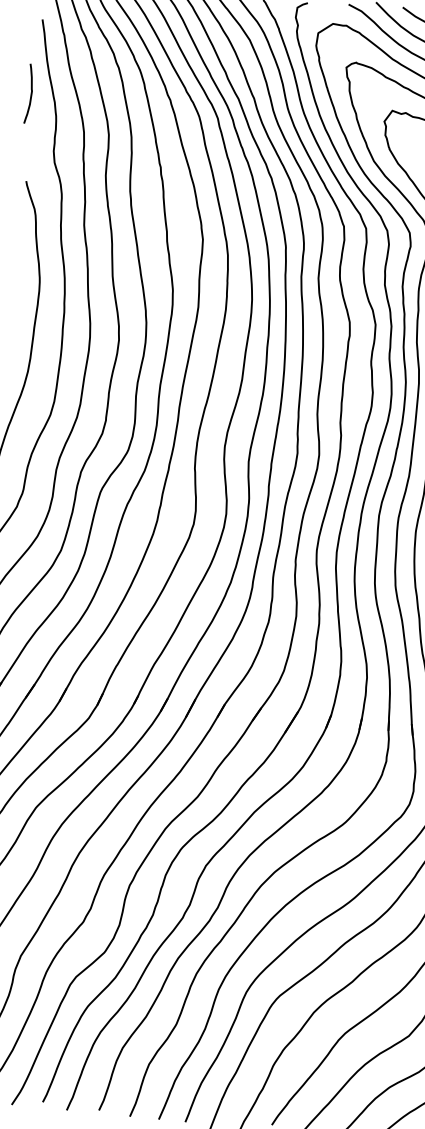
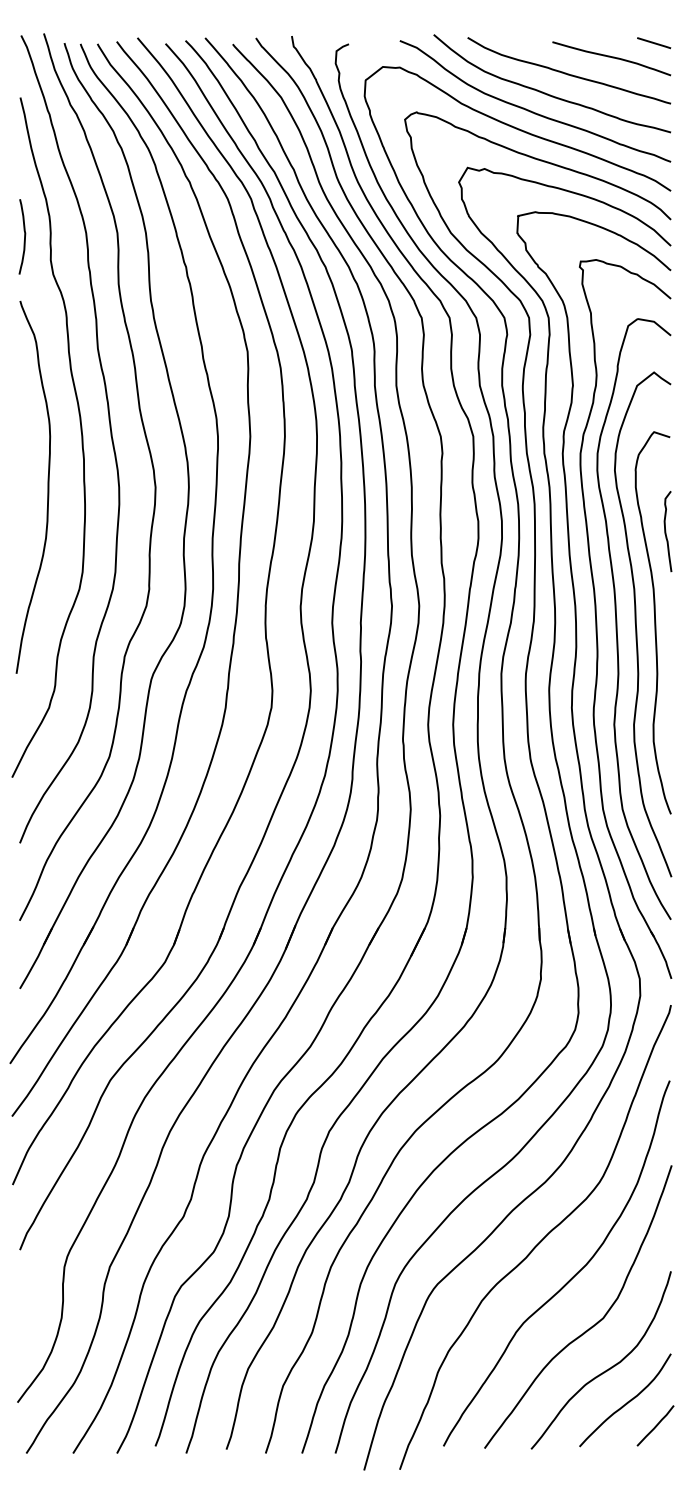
curve: (31, 93) -> (24, 236), moved

